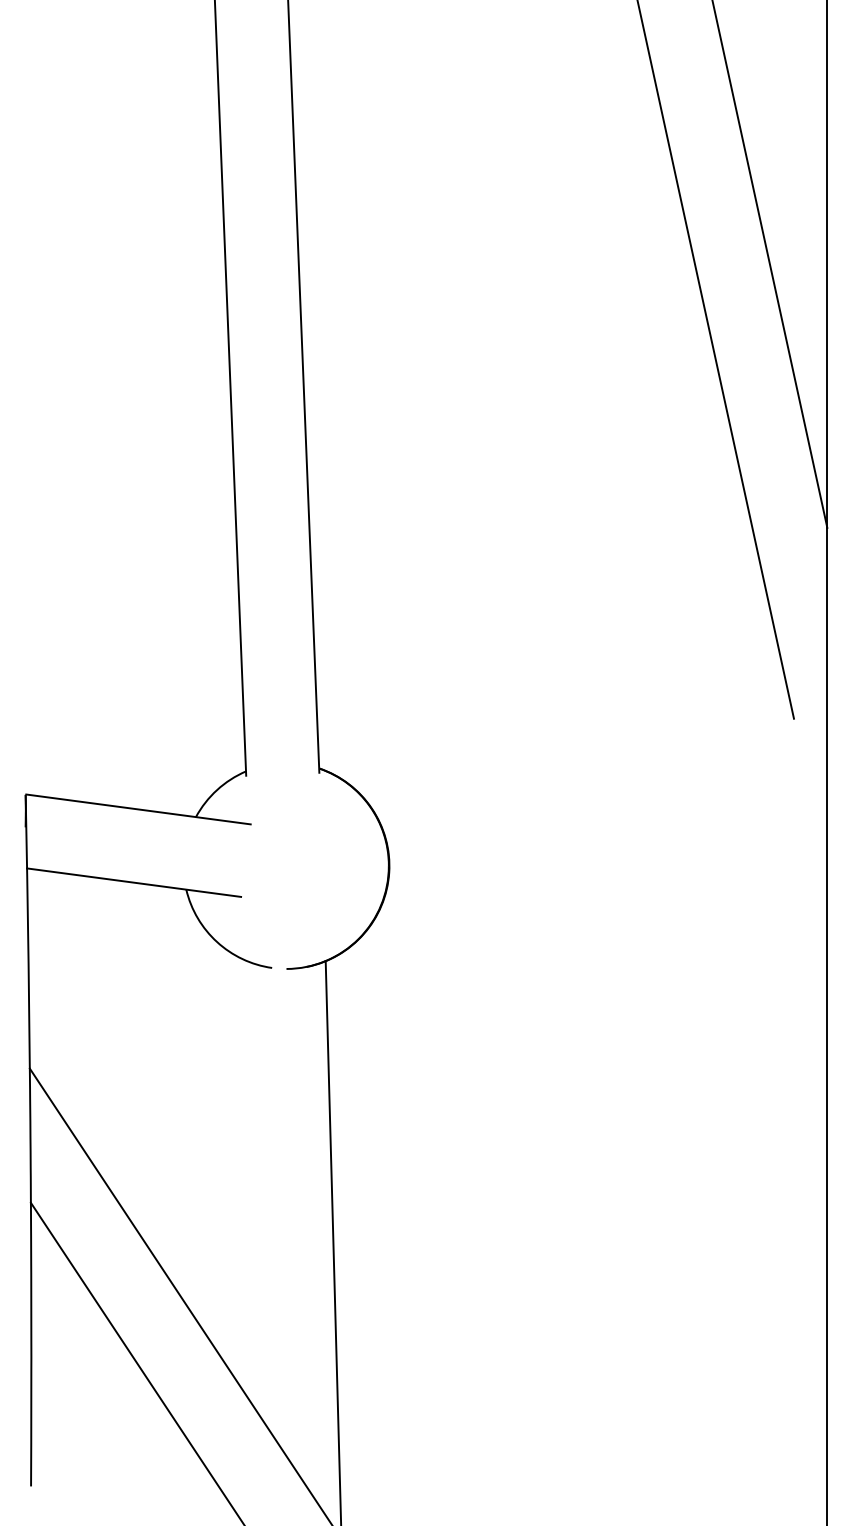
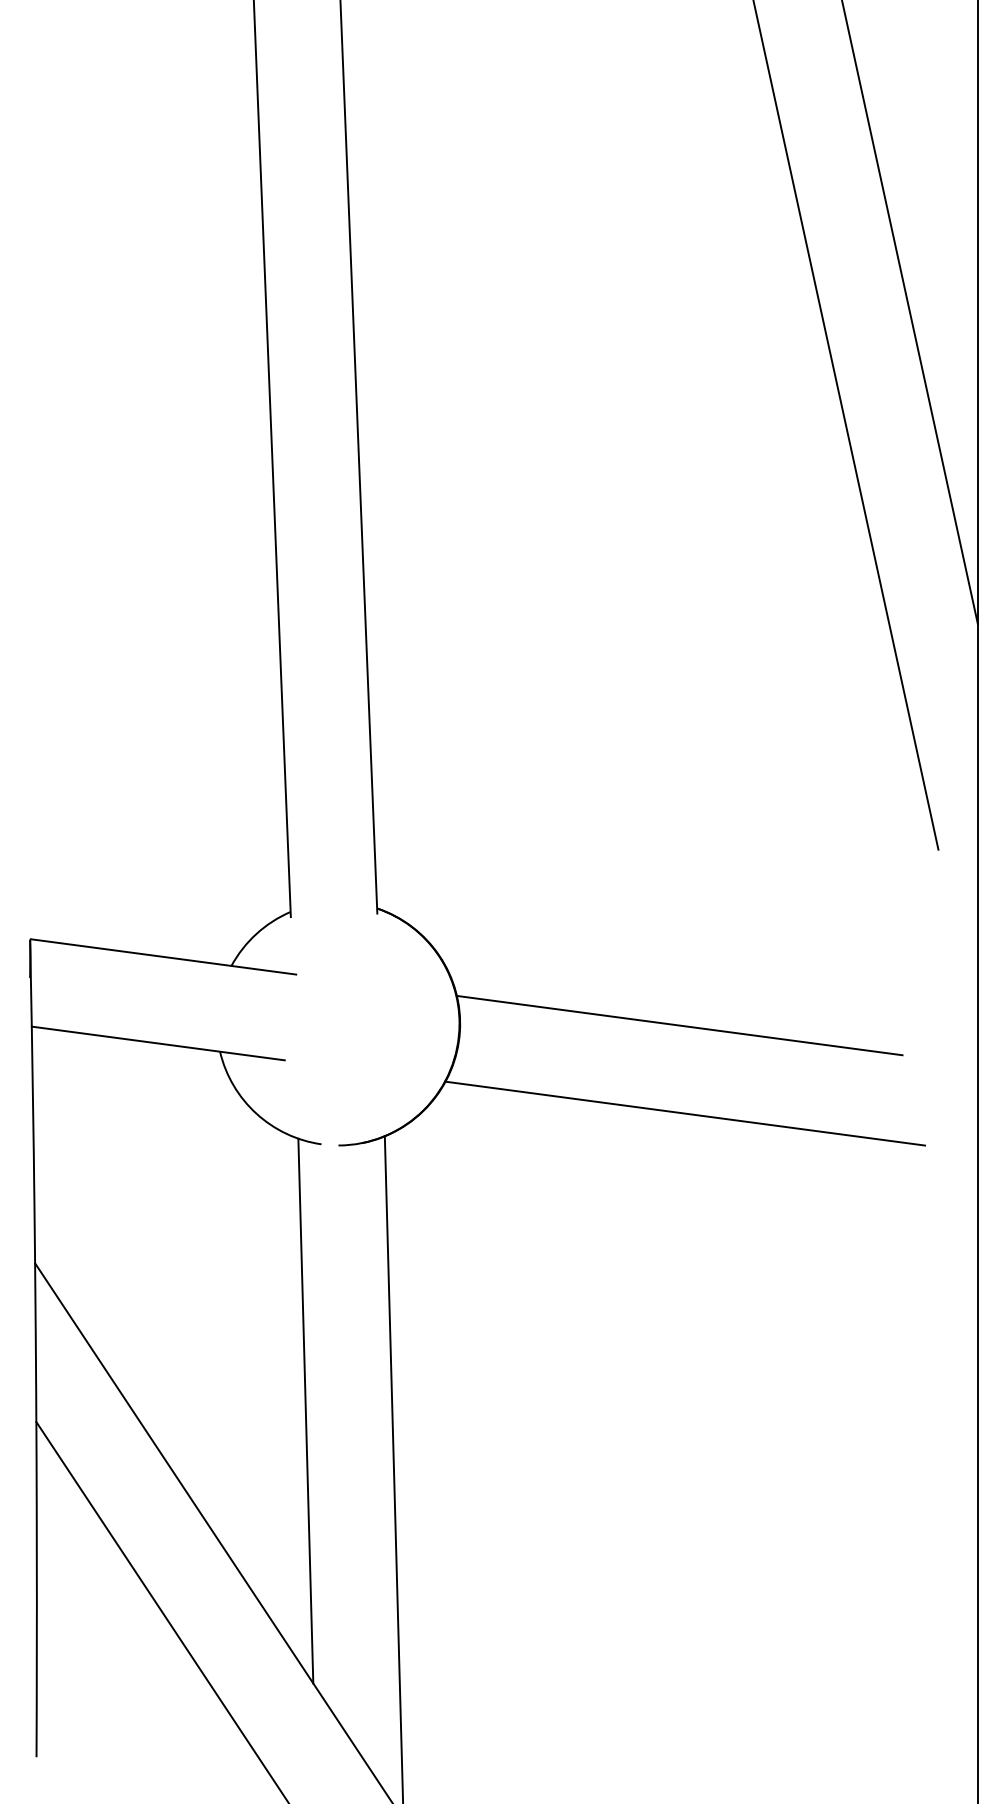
line: (574, 867) -> (679, 1025), added
line: (580, 941) -> (685, 1113), added
line: (258, 1193) -> (305, 1410), added

